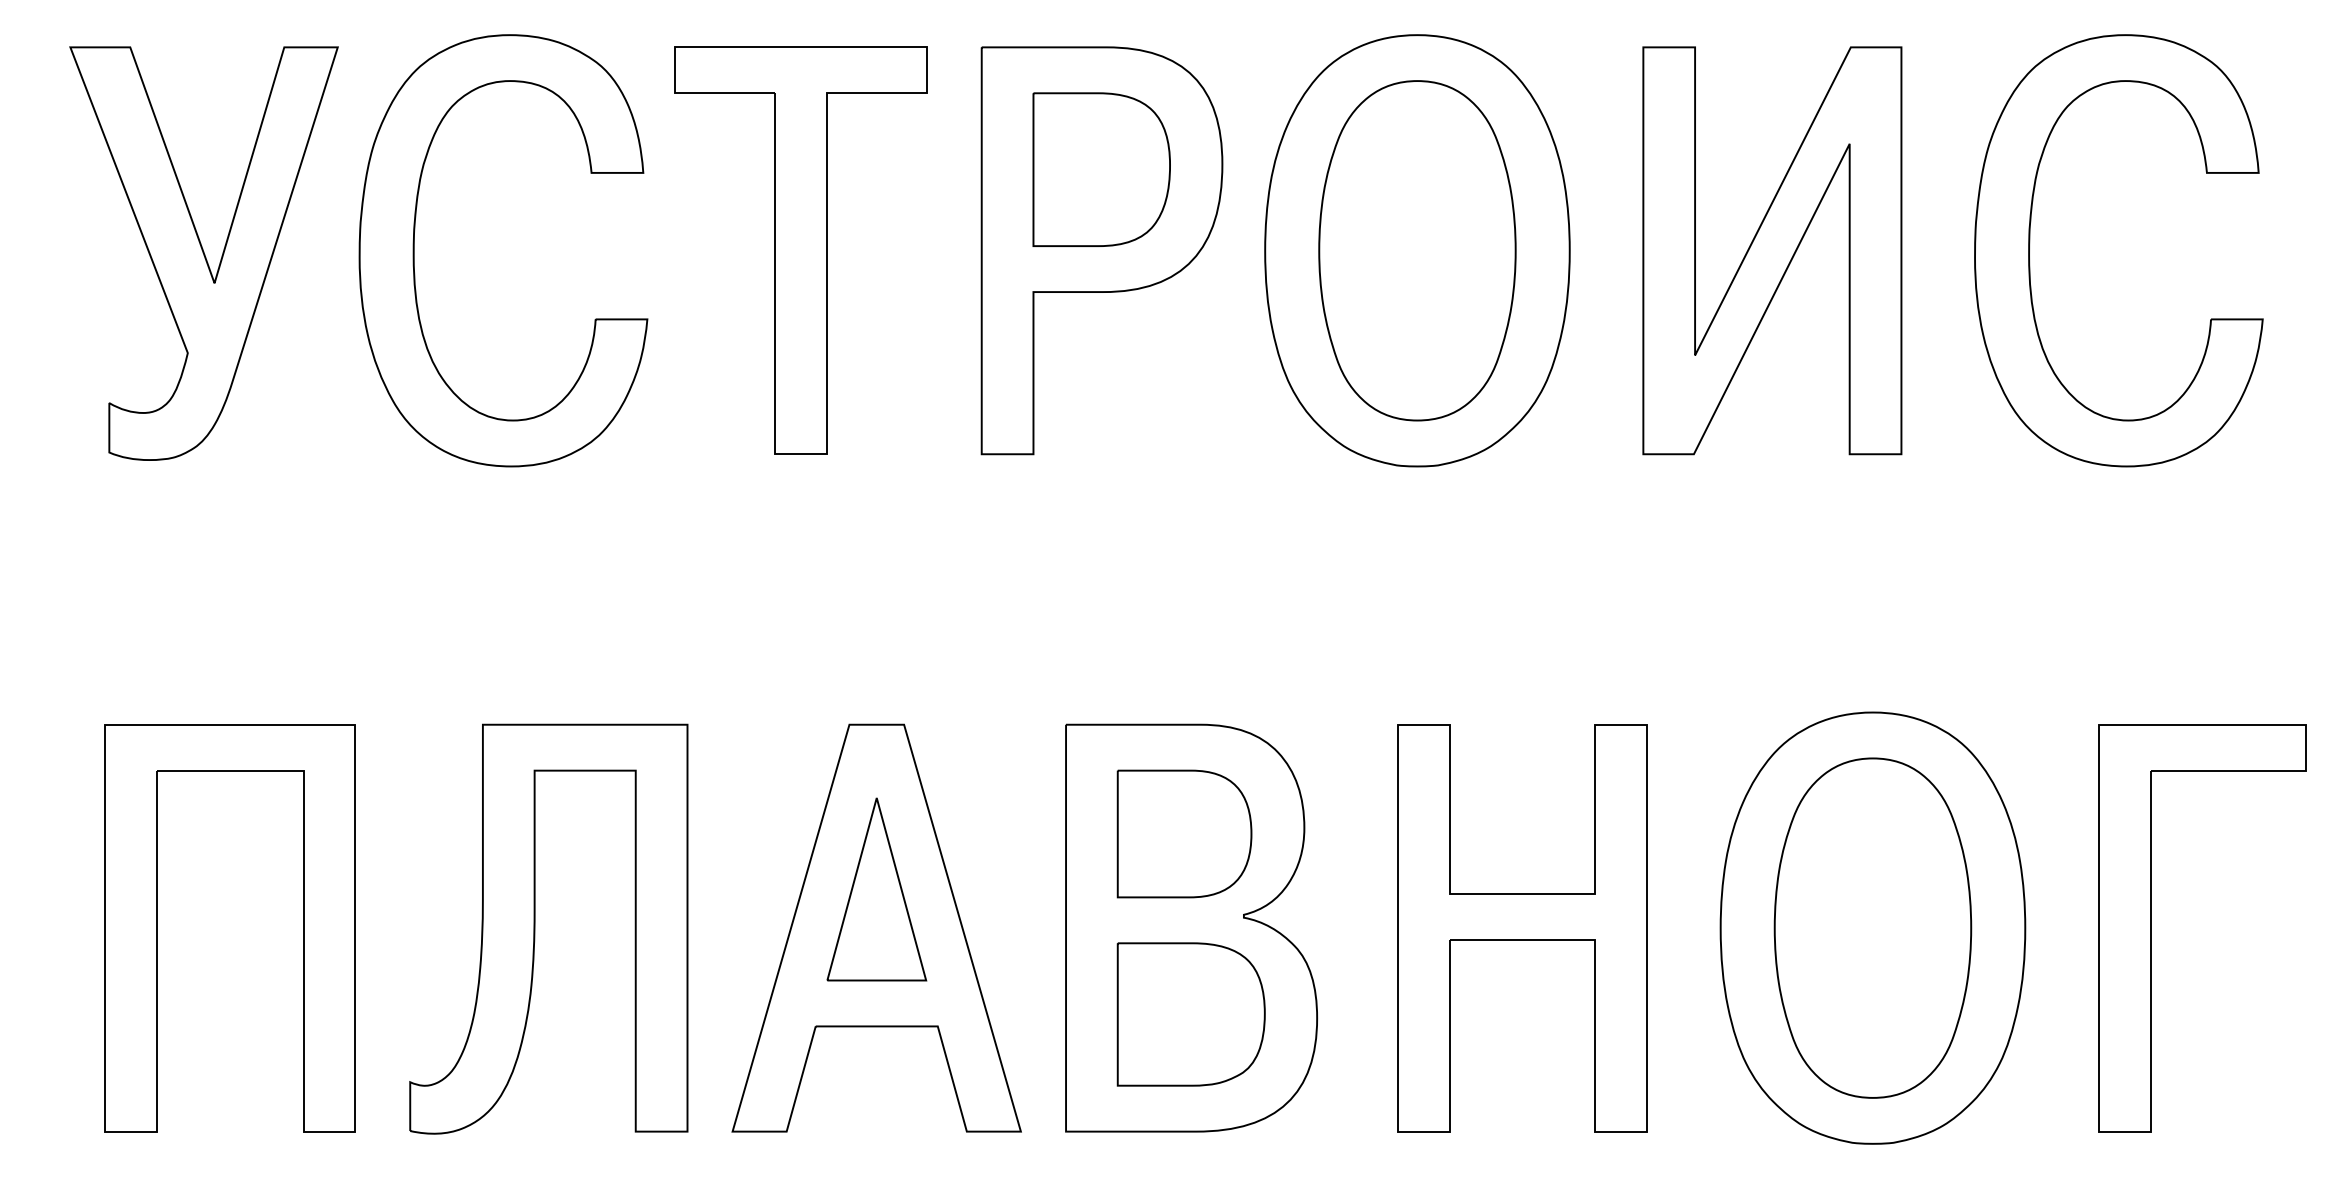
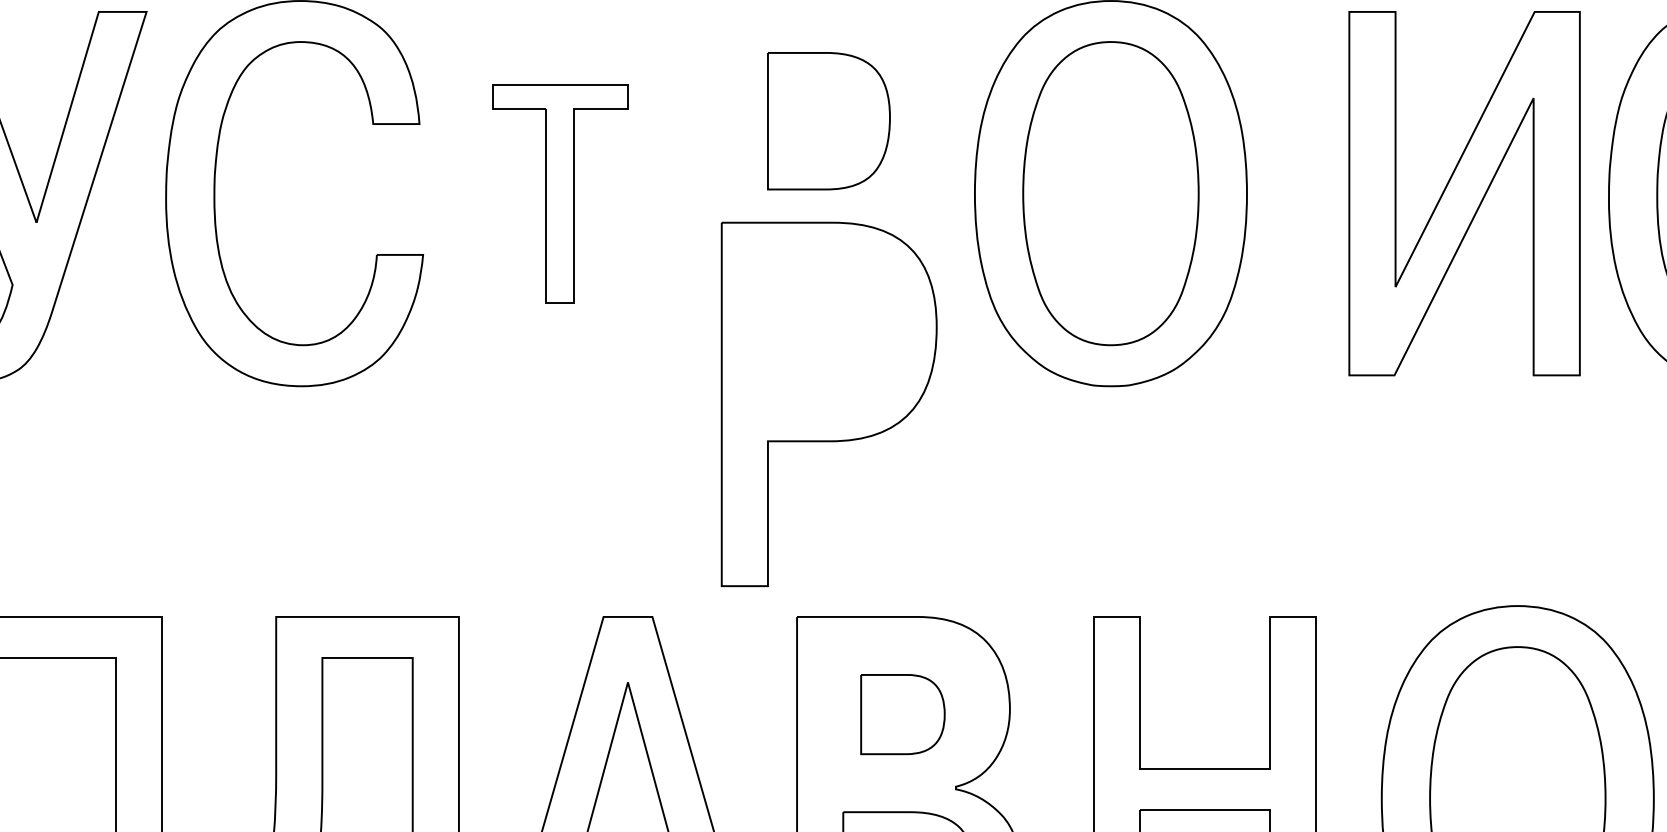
part: (800, 250) -> (559, 193), size x0.6
part: (1101, 250) -> (828, 404), moved
part: (1772, 250) -> (1464, 193), moved
part: (1184, 833) -> (902, 714), size x0.7

